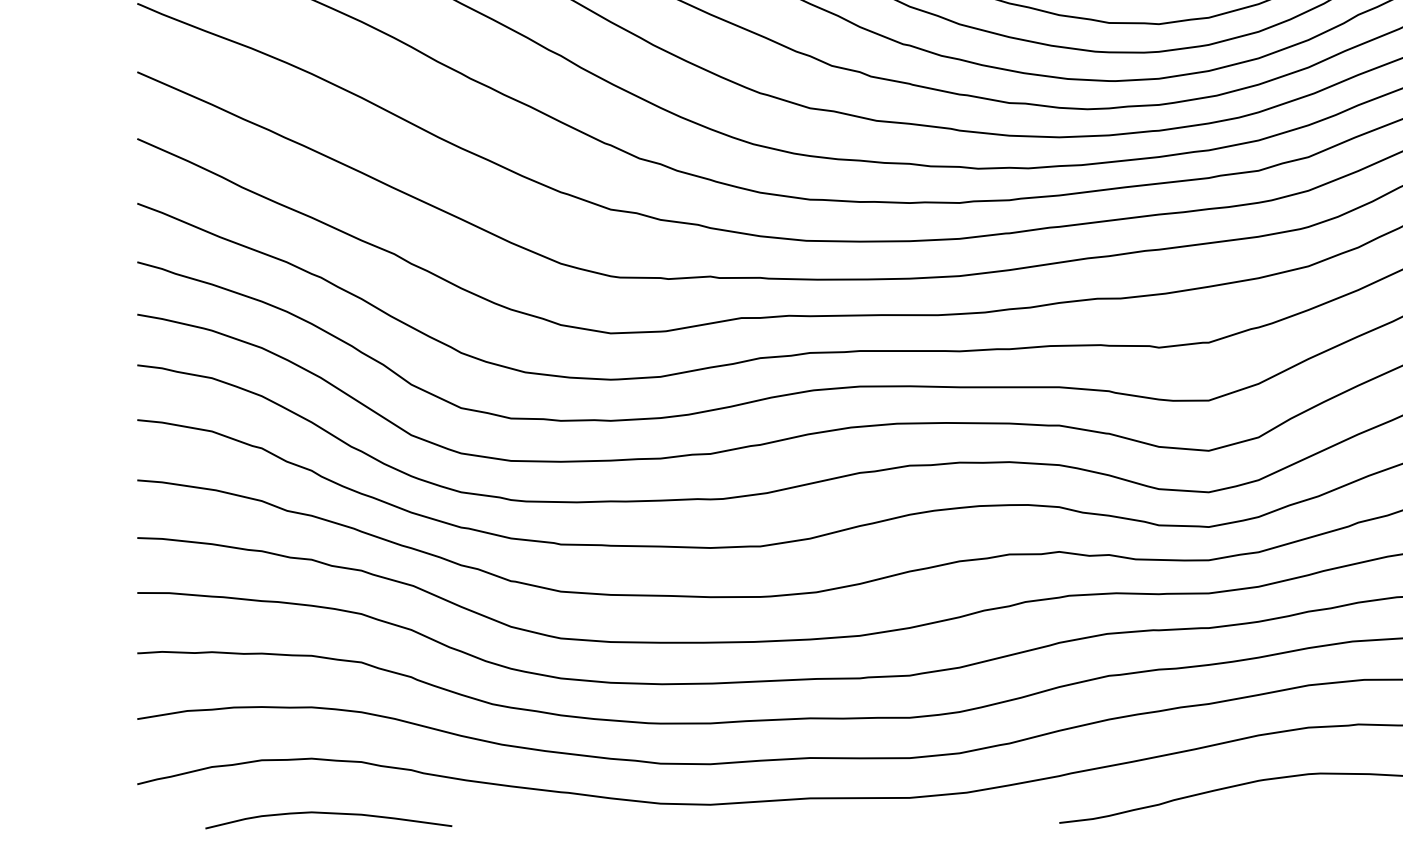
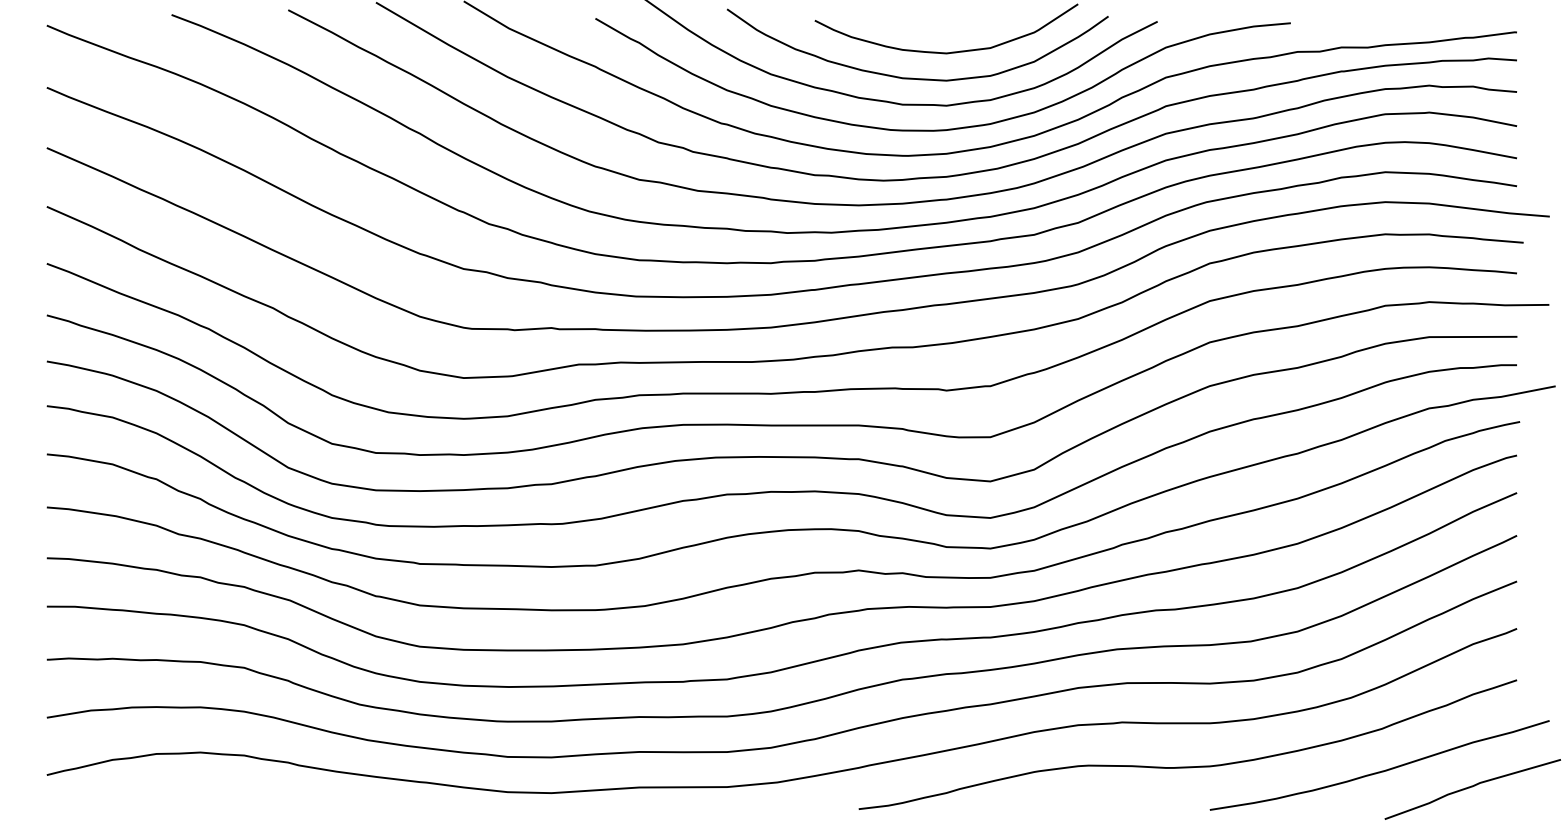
curve: (328, 814) -> (215, 801), removed

